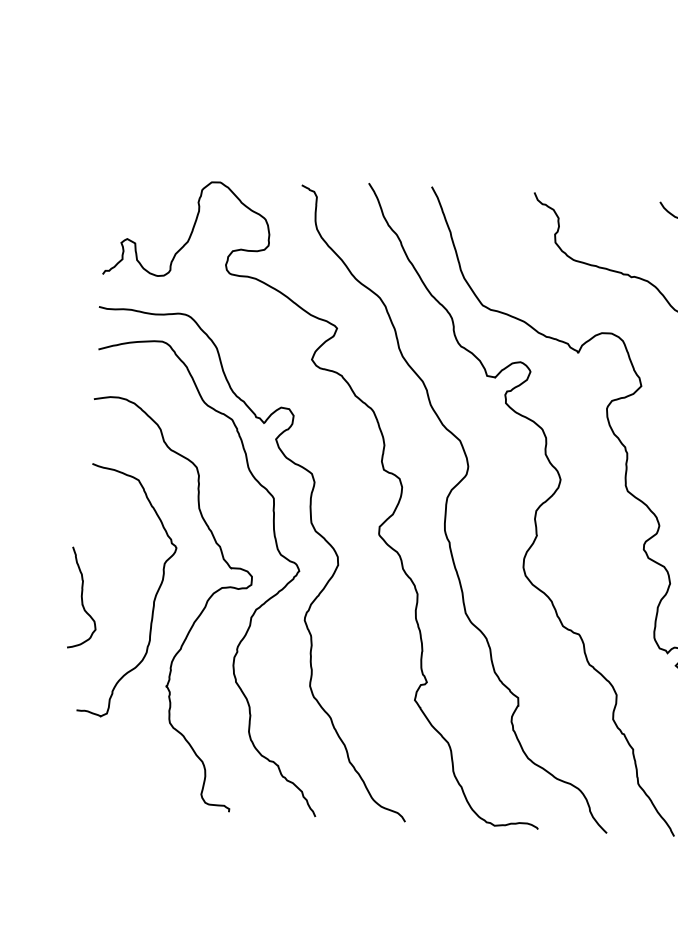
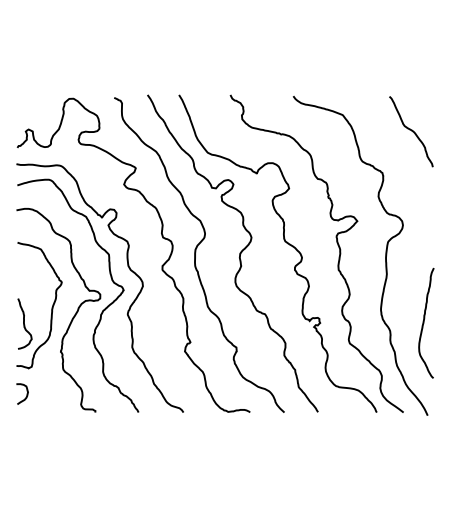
curve: (82, 597) -> (24, 323), moved
curve: (93, 766) -> (26, 393), added

